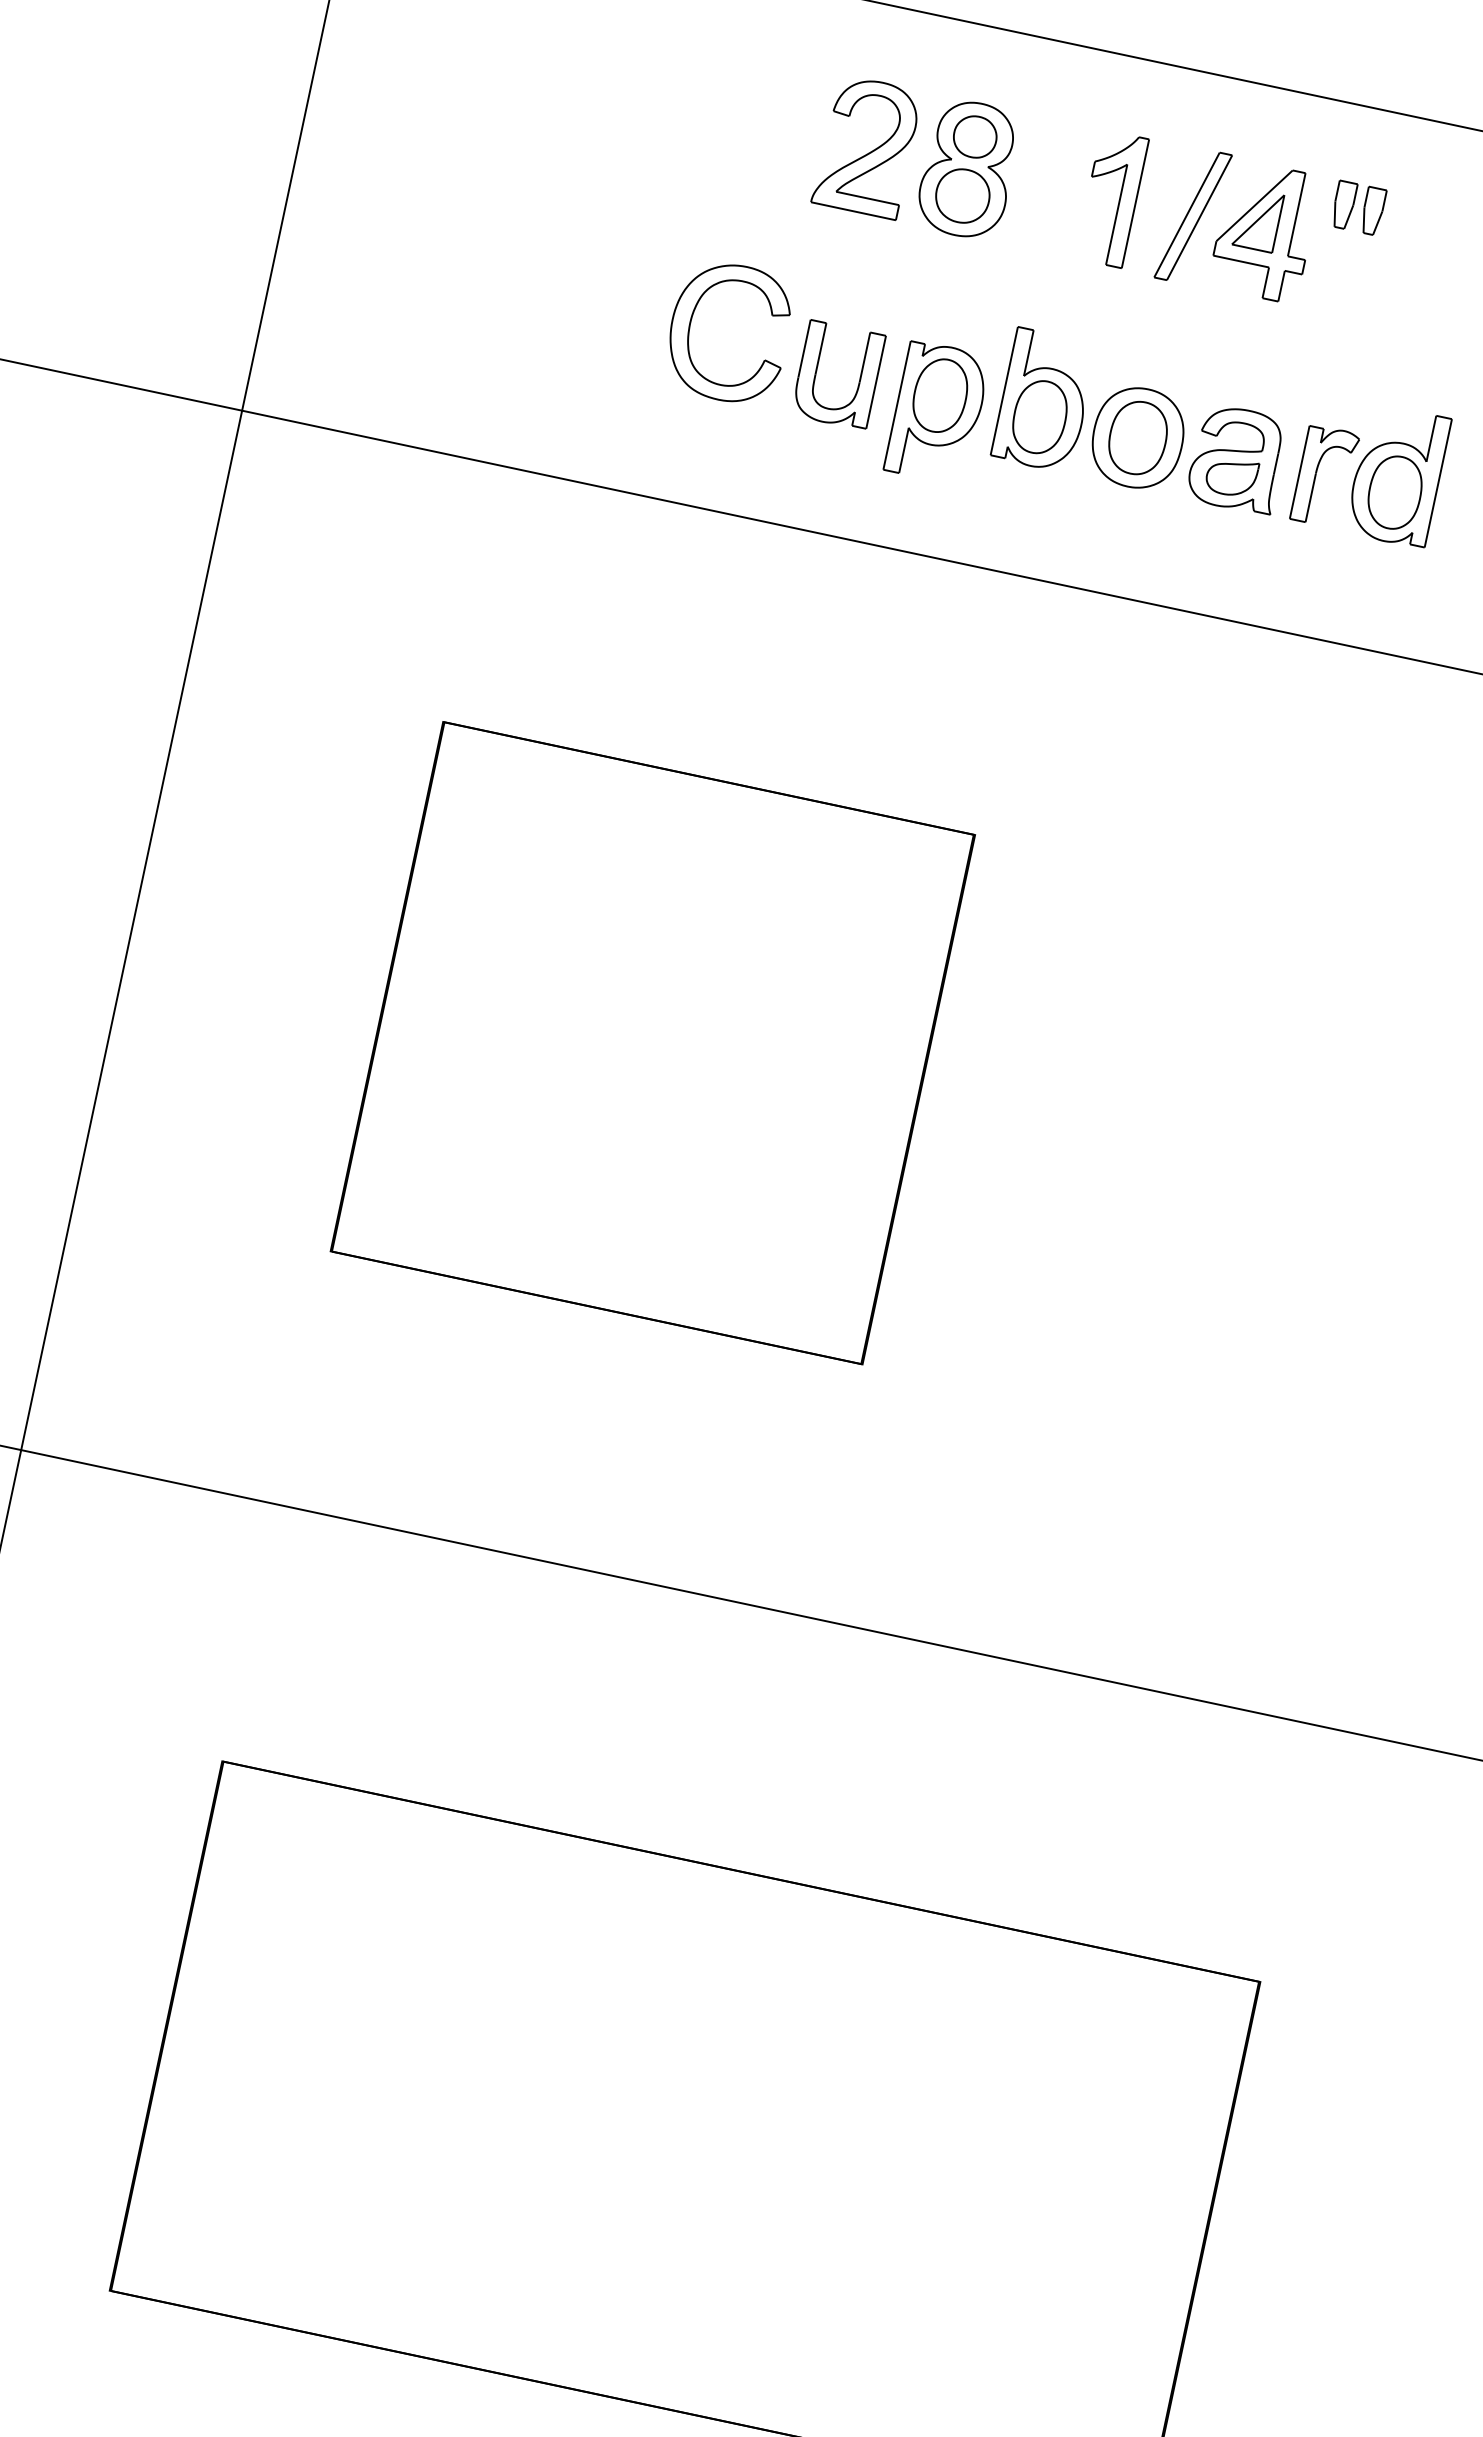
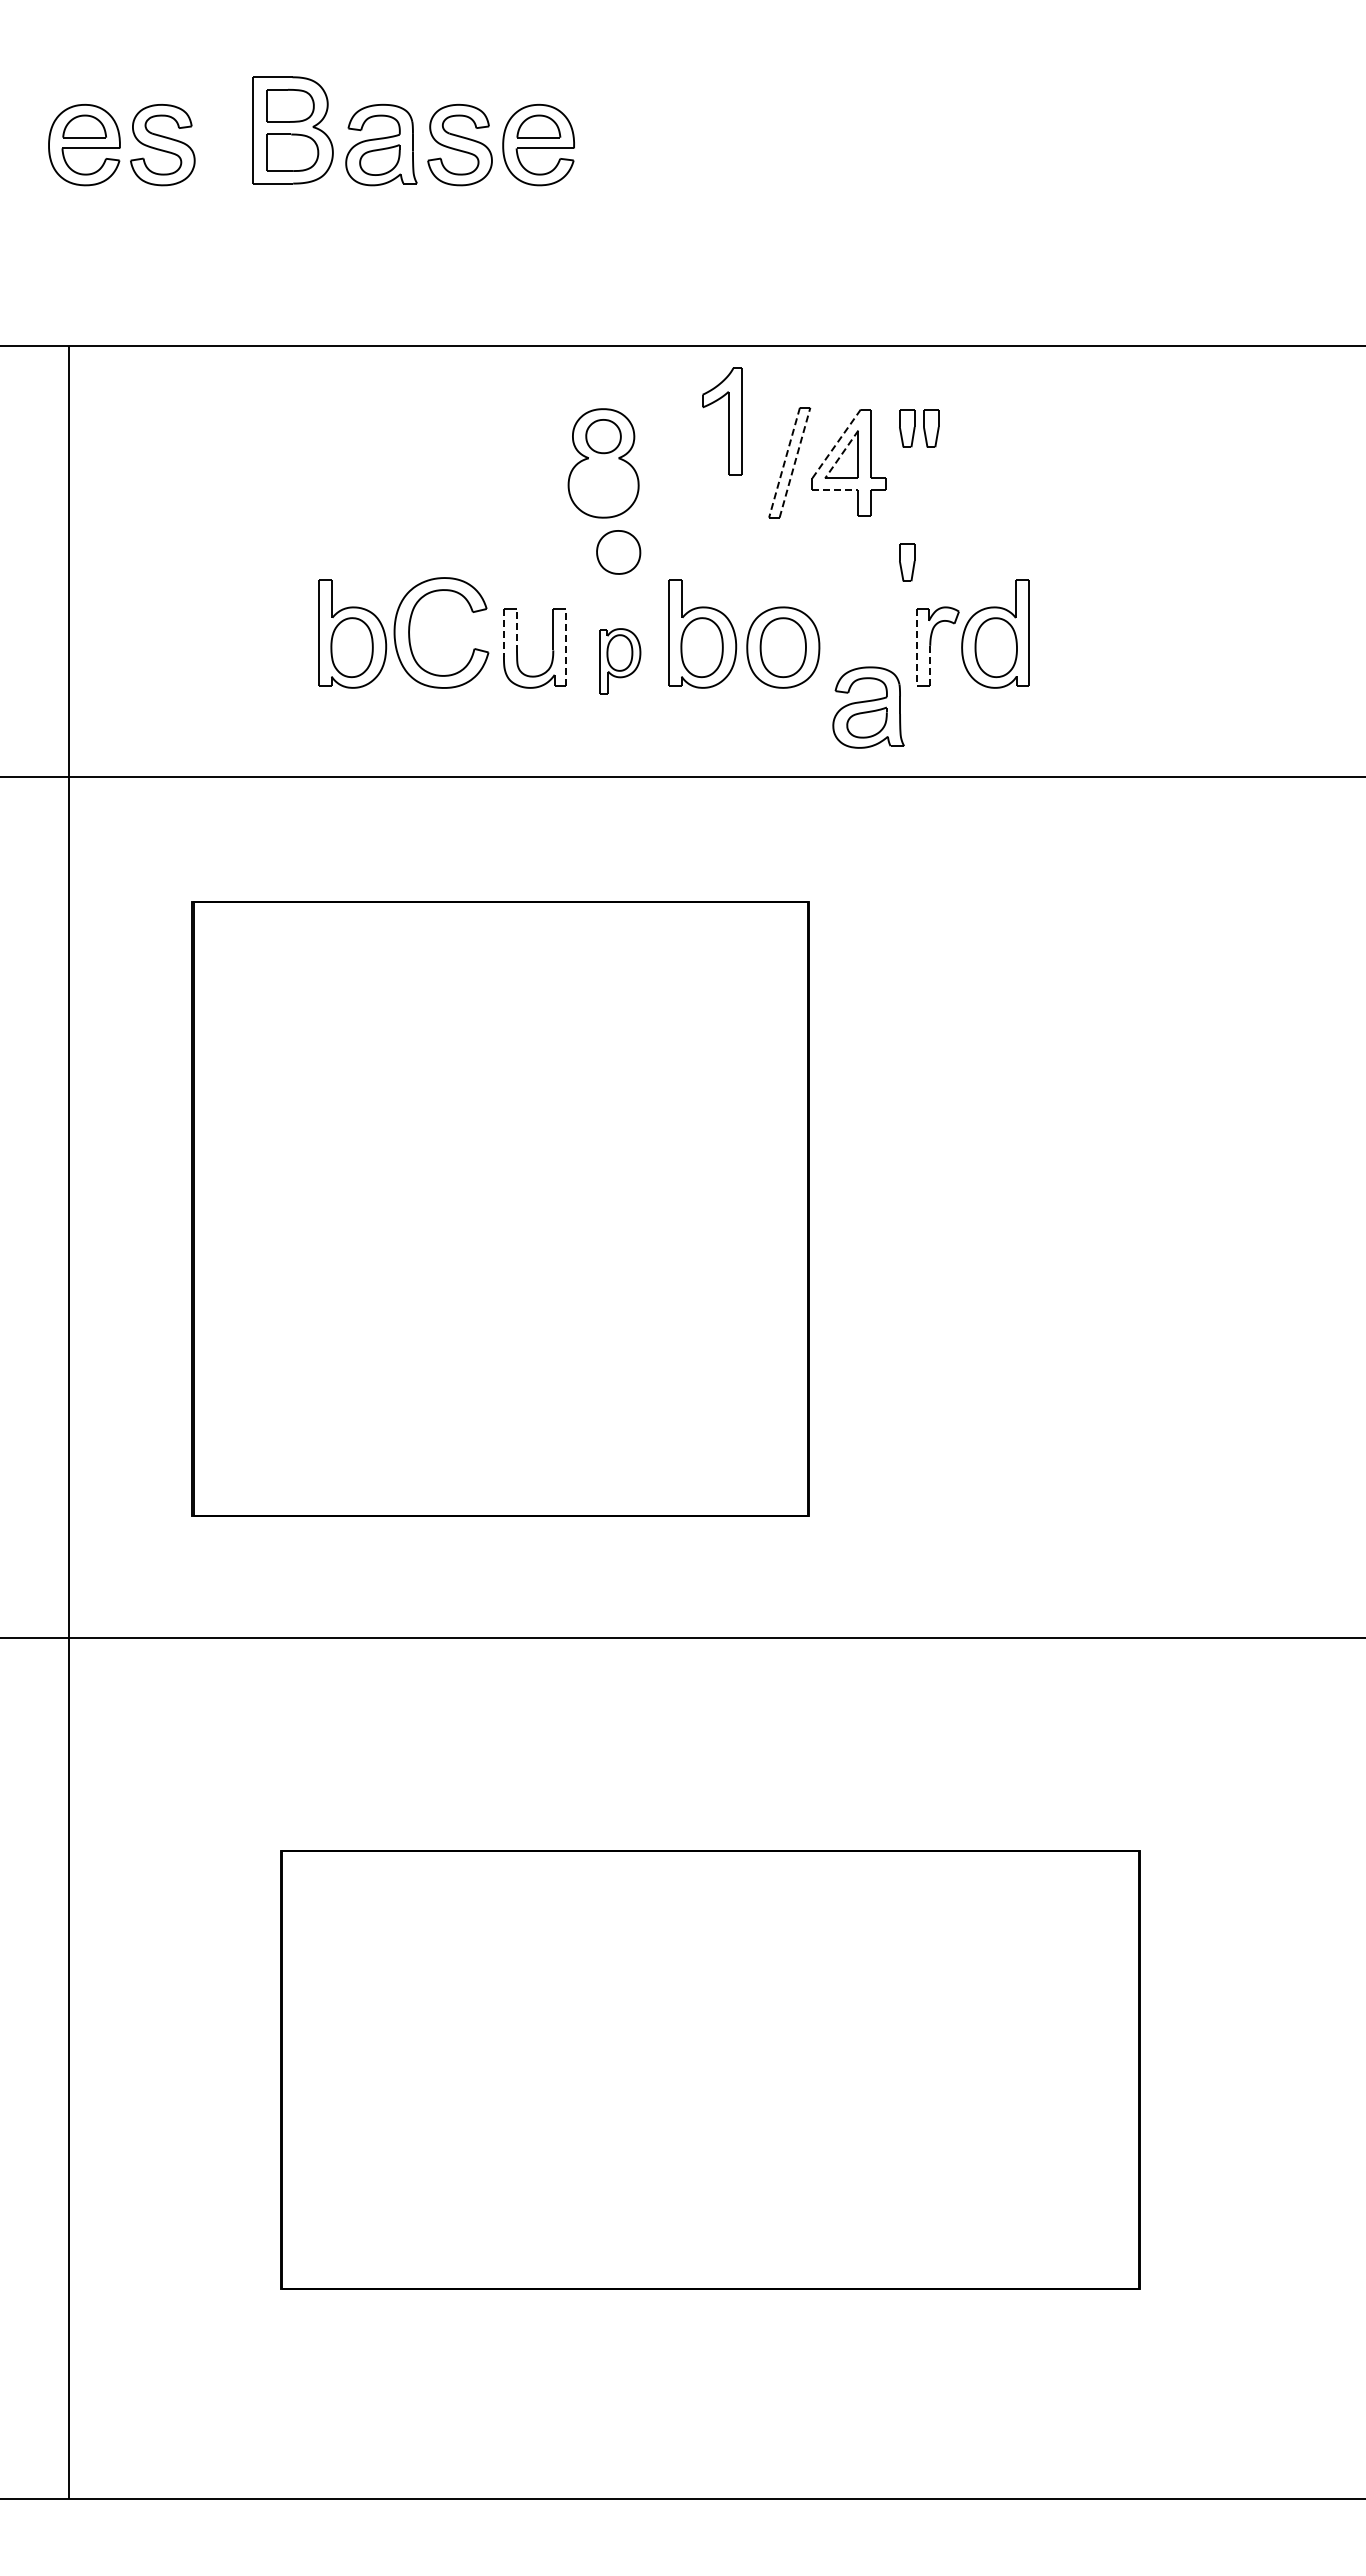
part: (867, 146) -> (519, 462), removed
part: (962, 196) -> (618, 552), moved
part: (1112, 198) -> (722, 421), moved
line: (1254, 206) -> (836, 444), solid -> dashed
line: (1186, 215) -> (784, 463), solid -> dashed
line: (1200, 217) -> (795, 462), solid -> dashed
line: (1257, 219) -> (841, 454), solid -> dashed
line: (1241, 261) -> (835, 490), solid -> dashed
part: (621, 310) -> (352, 633), added
line: (803, 349) -> (503, 633), solid -> dashed
line: (821, 349) -> (517, 630), solid -> dashed
part: (1309, 367) -> (907, 562), added
line: (876, 382) -> (566, 647), solid -> dashed
part: (937, 412) -> (620, 661), size x0.6
part: (1237, 458) -> (868, 707), moved
line: (1300, 472) -> (917, 647), solid -> dashed
line: (1311, 497) -> (930, 665), solid -> dashed
part: (652, 1042) -> (500, 1208), size x1.4

